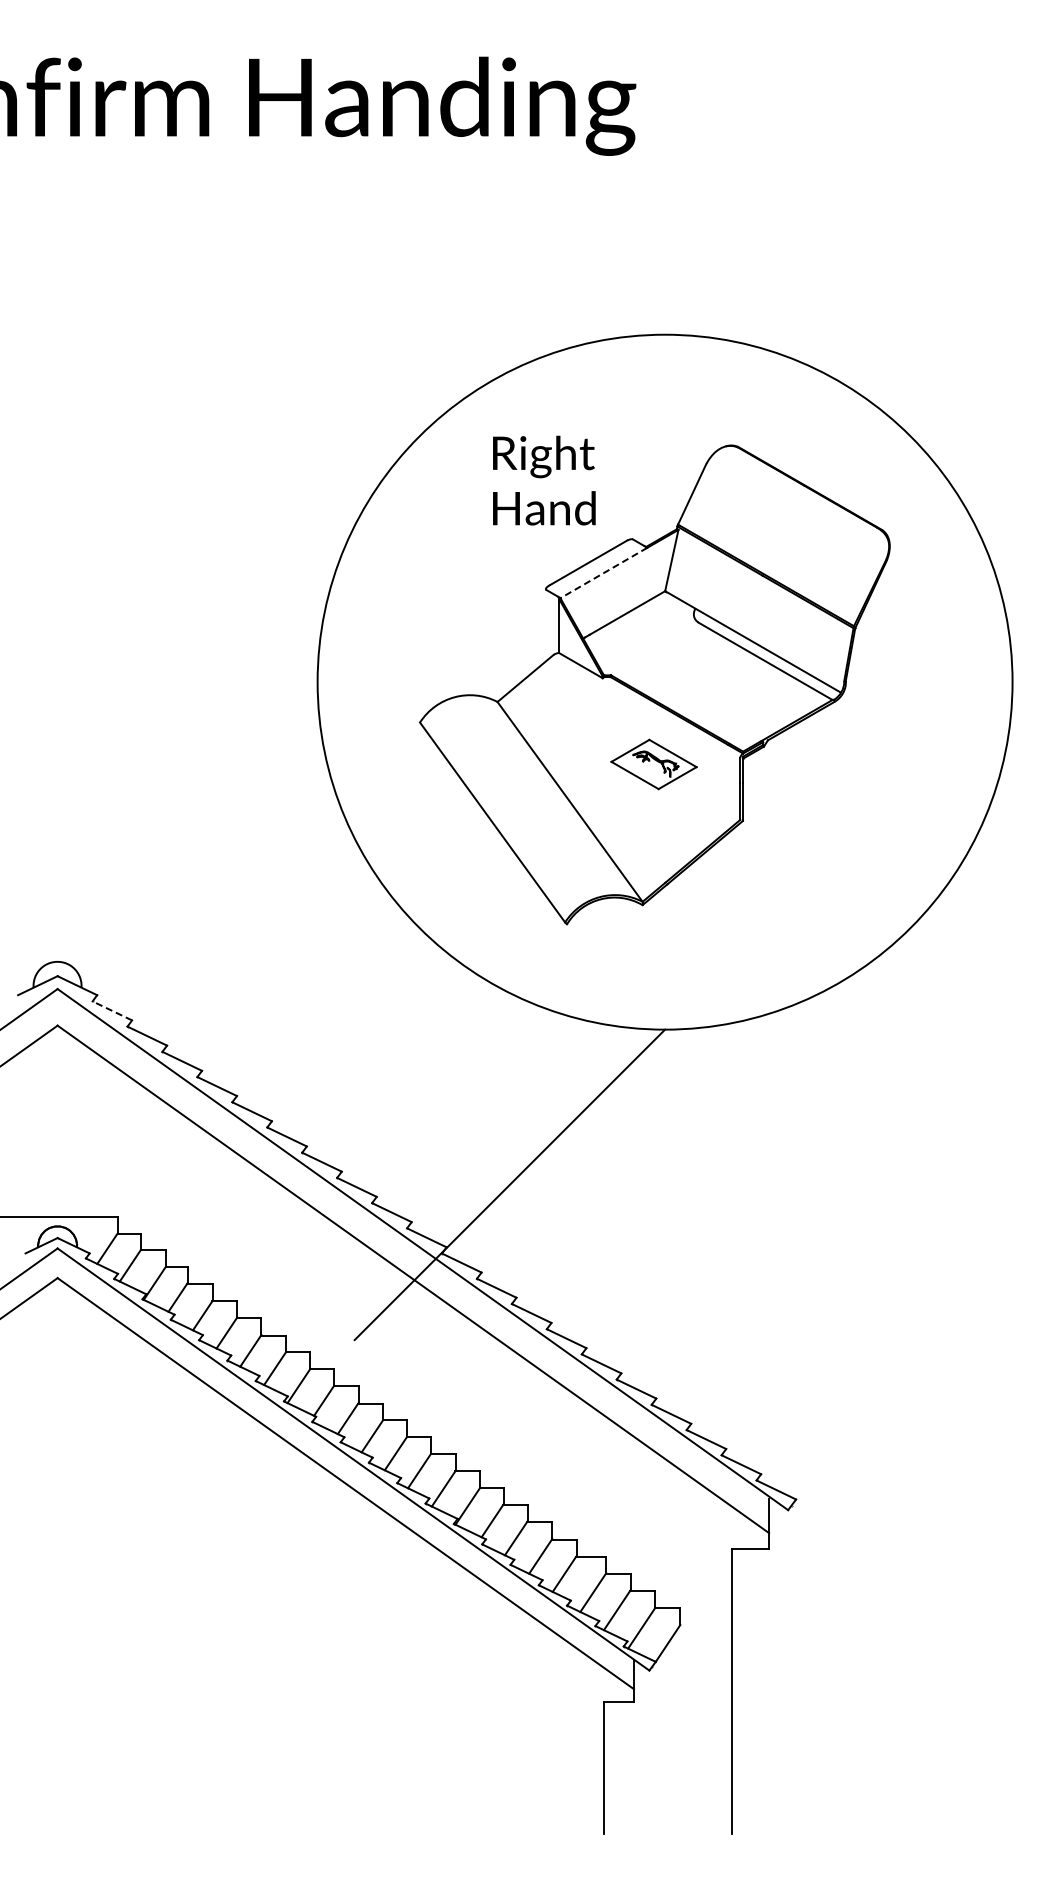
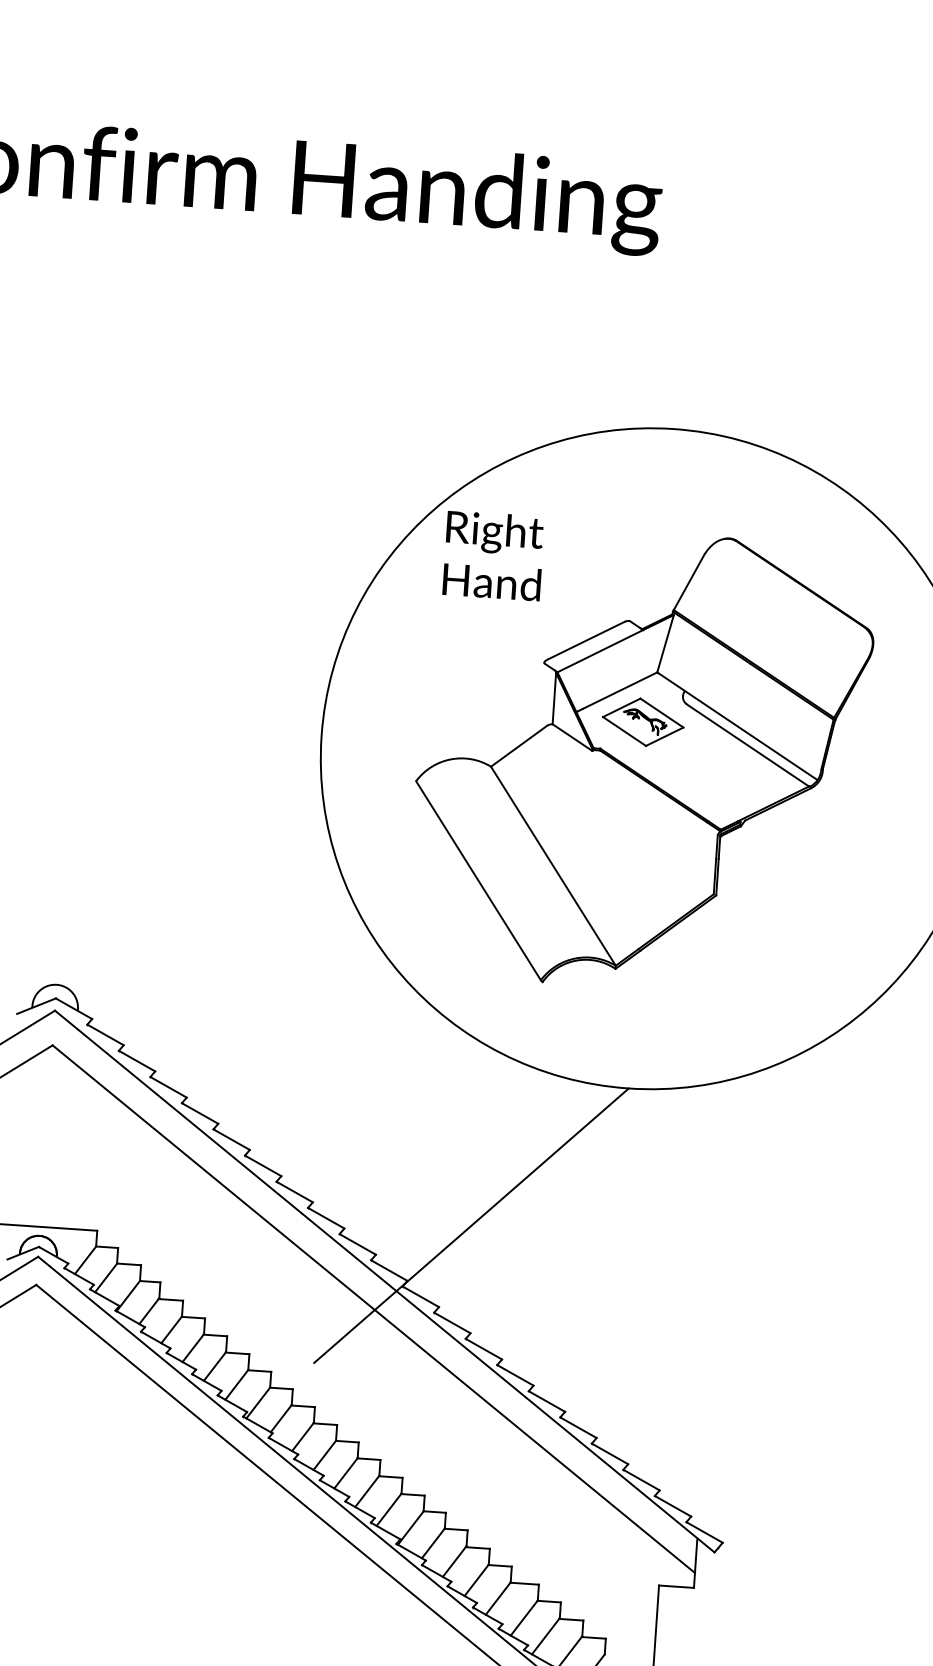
text: (544, 480) -> (493, 555), moved
line: (603, 573) -> (599, 651), dashed -> solid
part: (653, 764) -> (642, 722), moved
line: (112, 1010) -> (105, 1034), dashed -> solid

